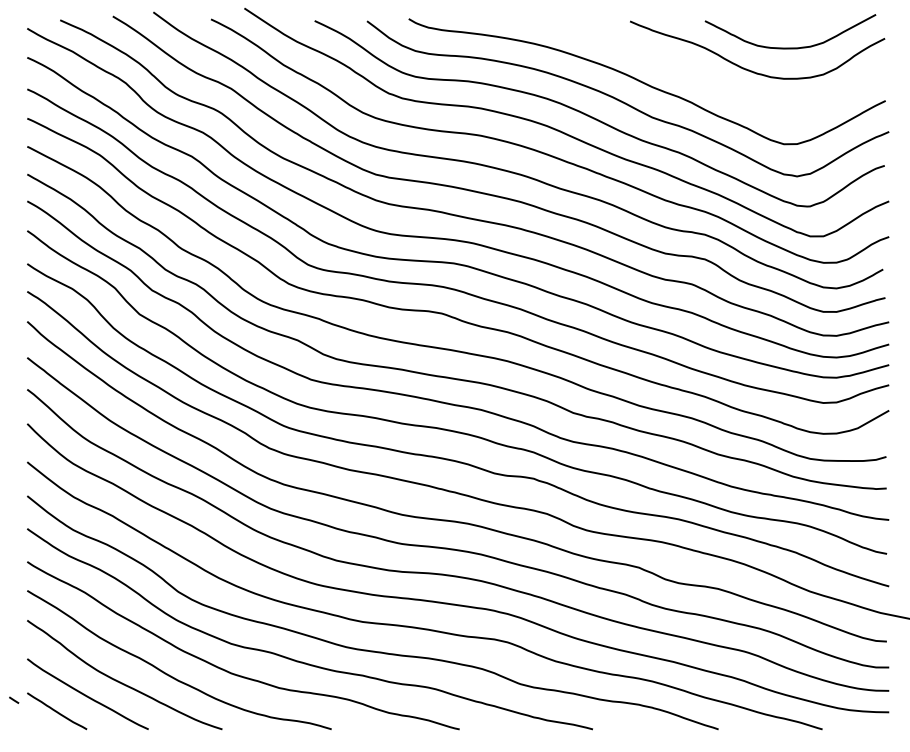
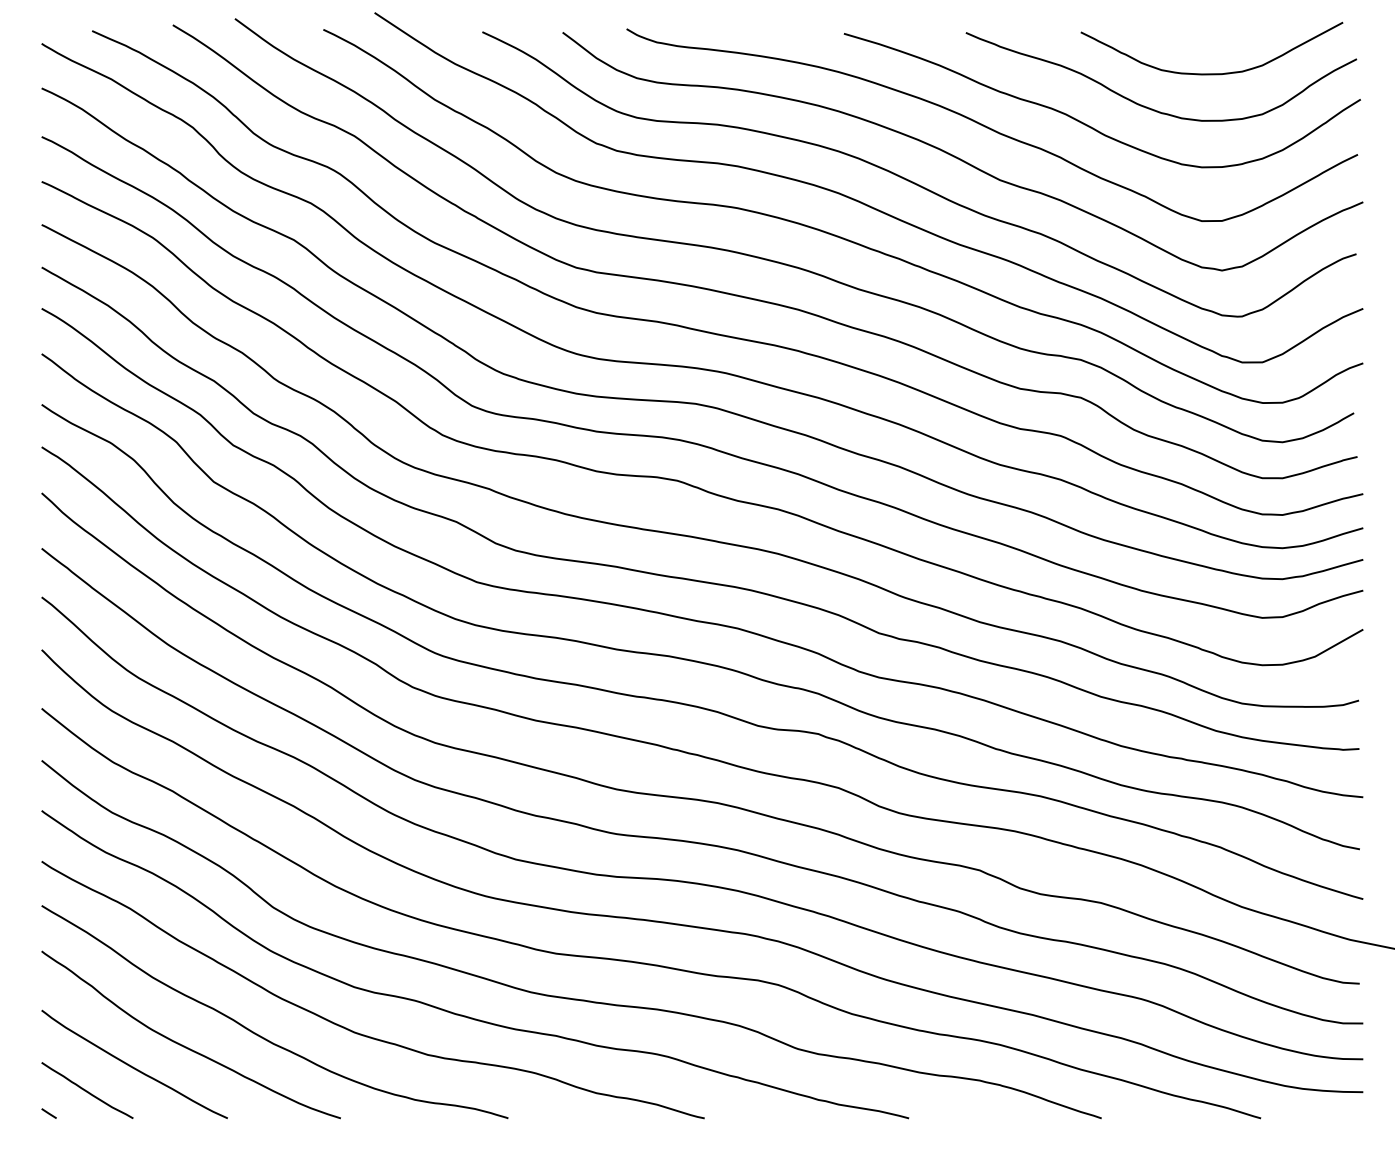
curve: (710, 81) -> (1089, 124), added
line: (14, 699) -> (49, 1112), moved

